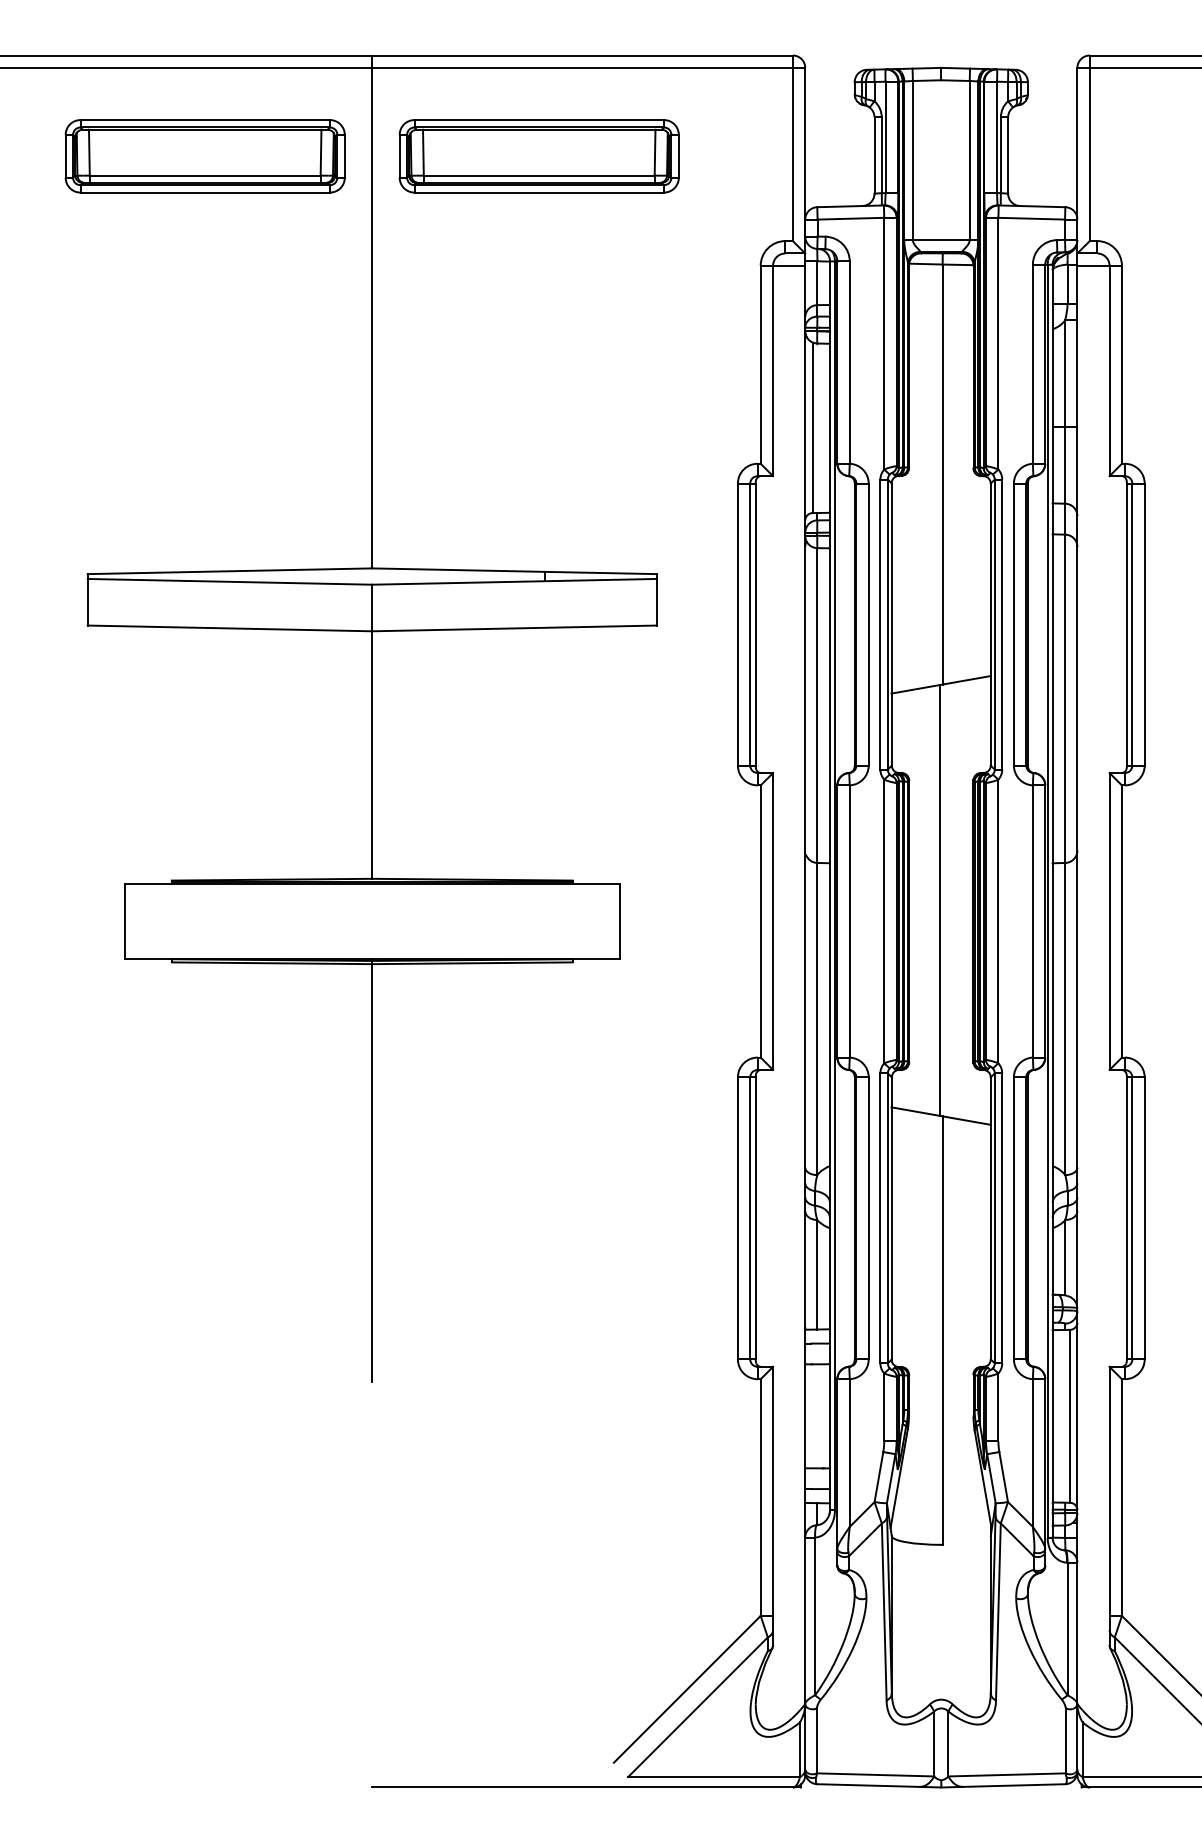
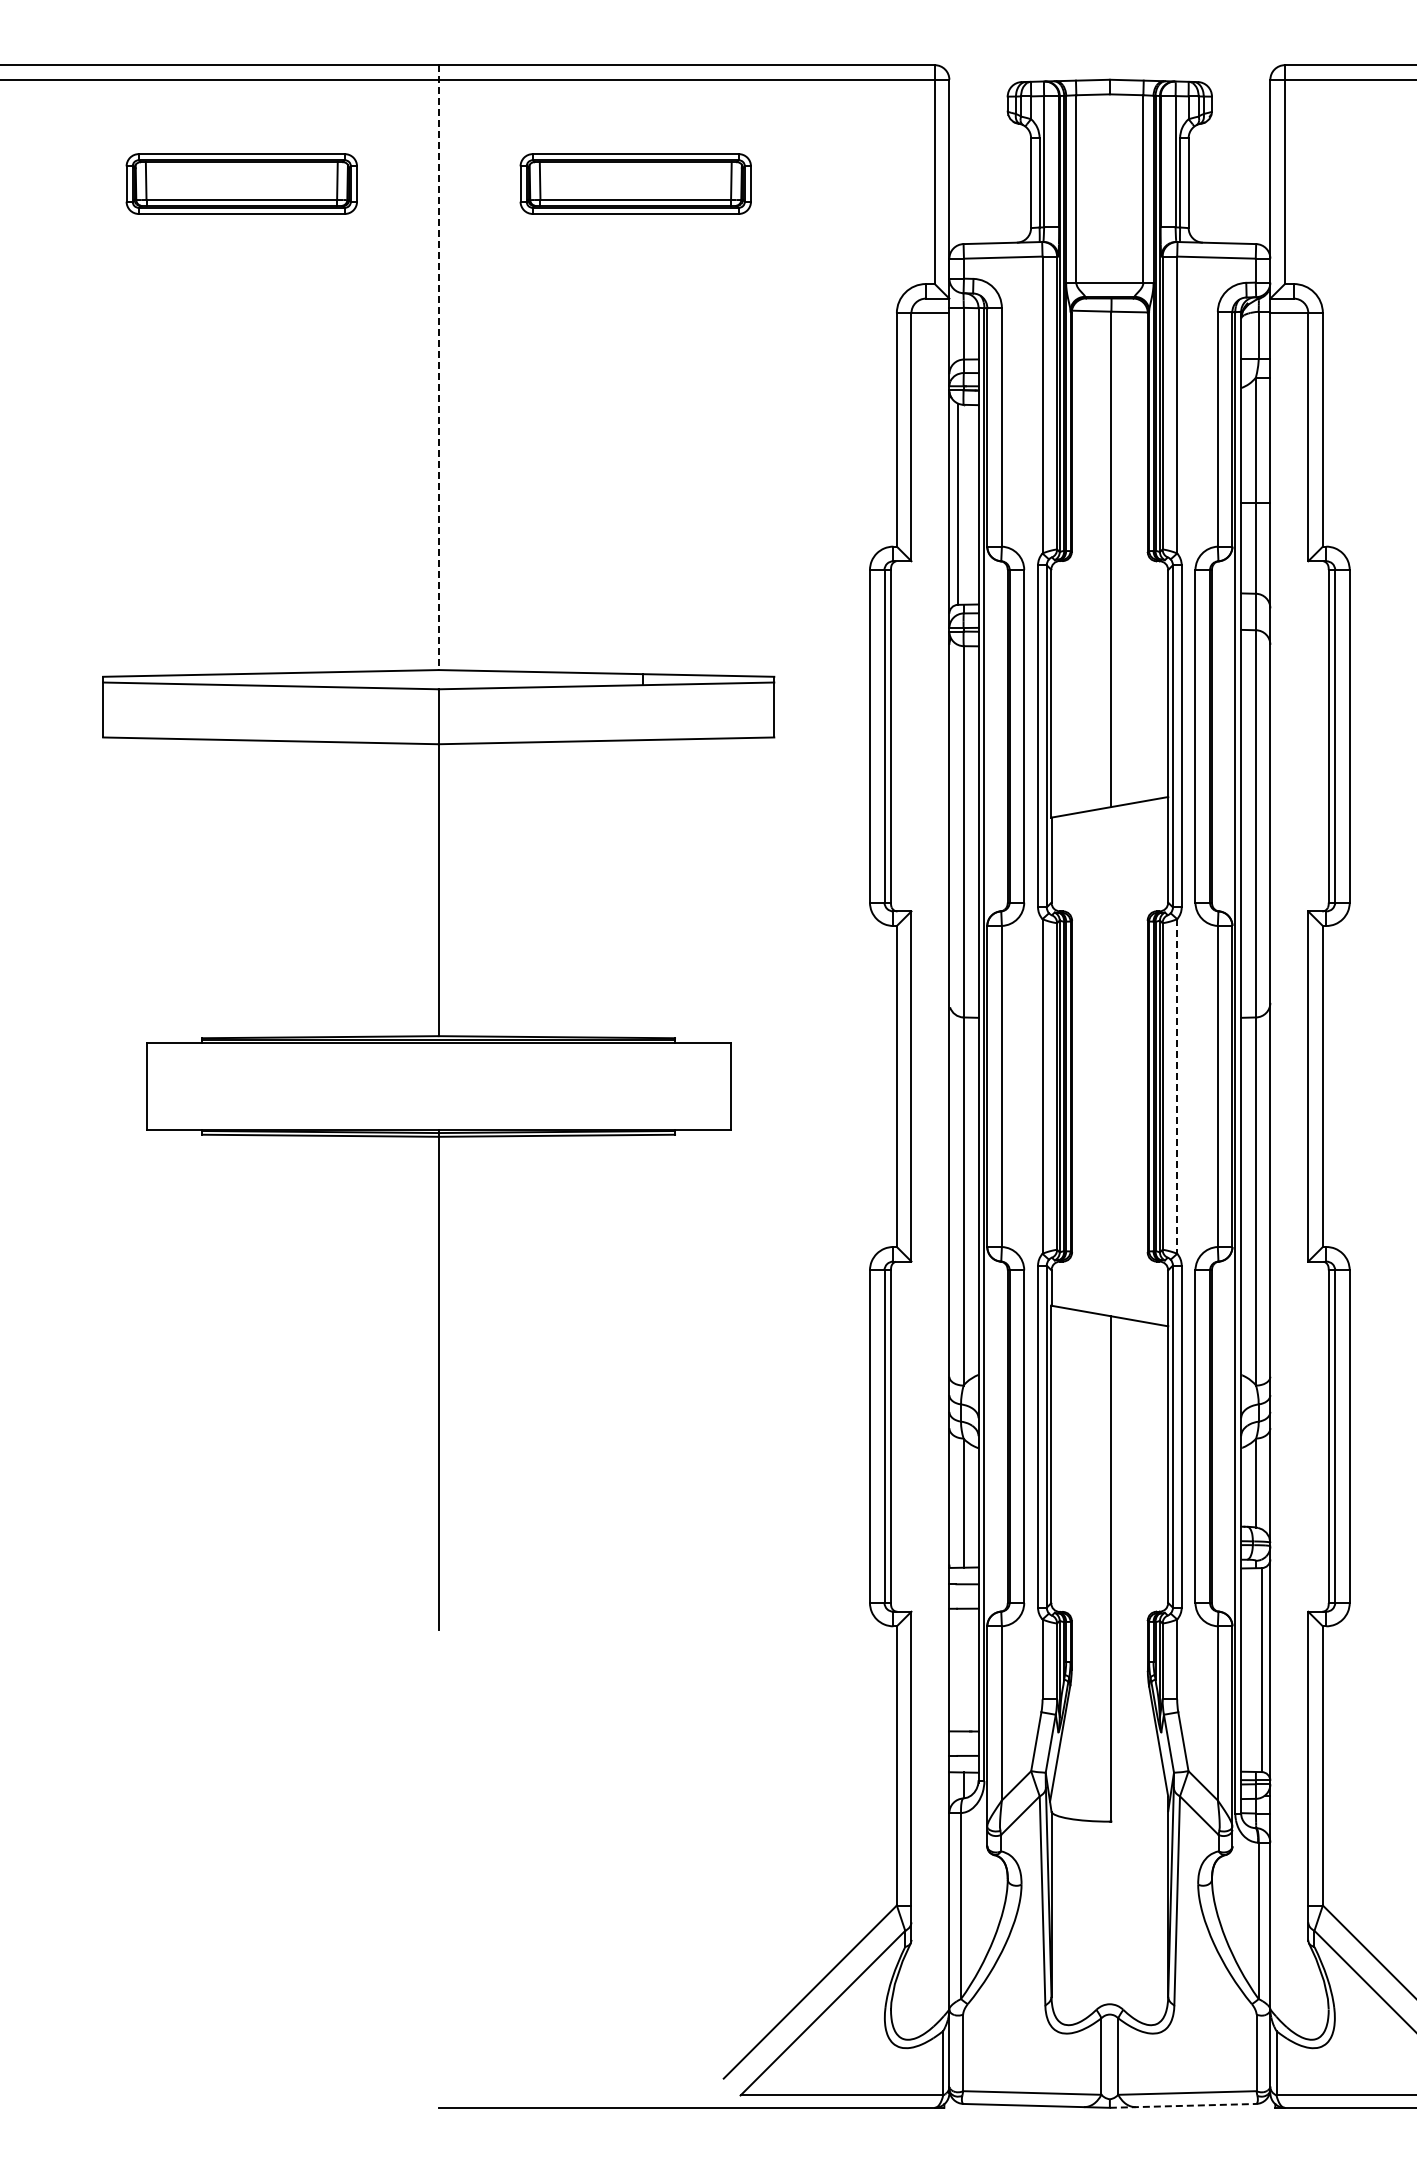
part: (205, 155) -> (241, 183), size x0.7
part: (539, 155) -> (635, 183), size x0.7
line: (372, 312) -> (438, 368), solid -> dashed
line: (940, 900) -> (1108, 1061), removed
line: (998, 921) -> (1177, 1086), solid -> dashed
line: (1003, 1785) -> (1183, 2105), solid -> dashed

